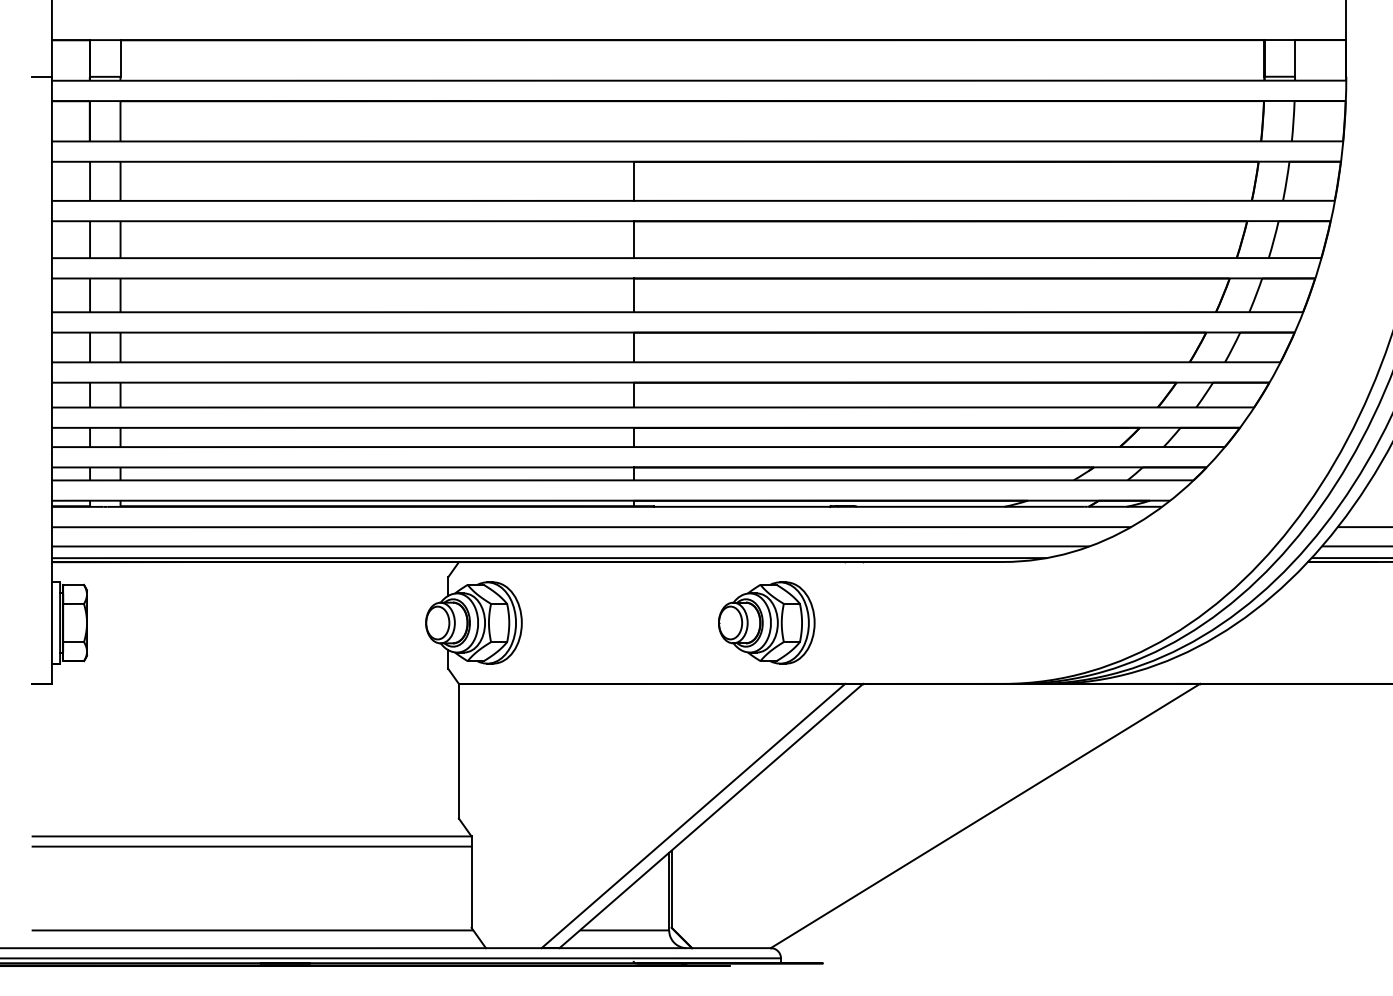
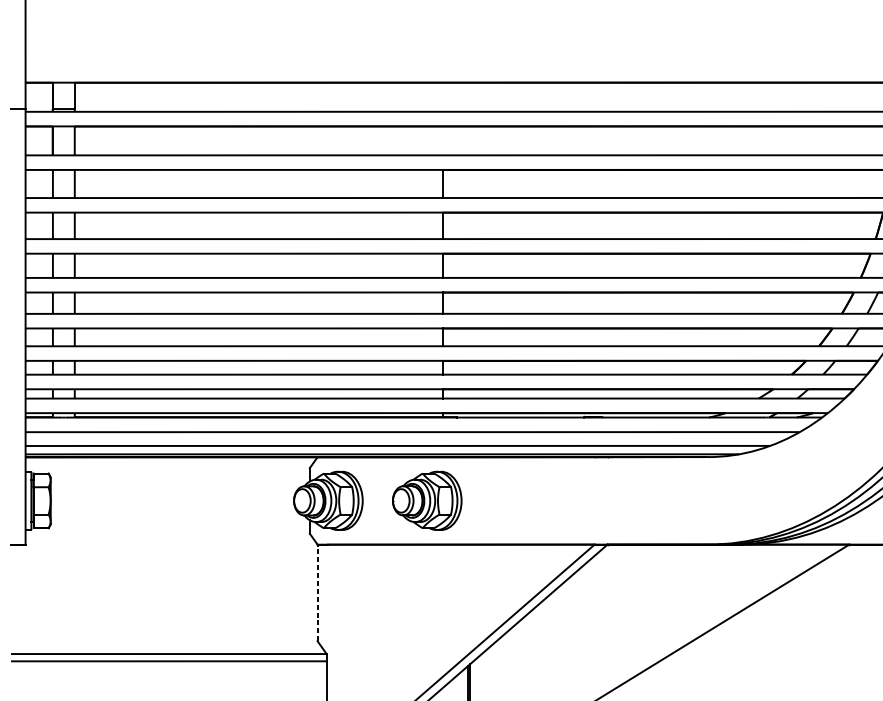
part: (766, 622) -> (427, 500), moved
line: (458, 750) -> (317, 592), solid -> dashed

